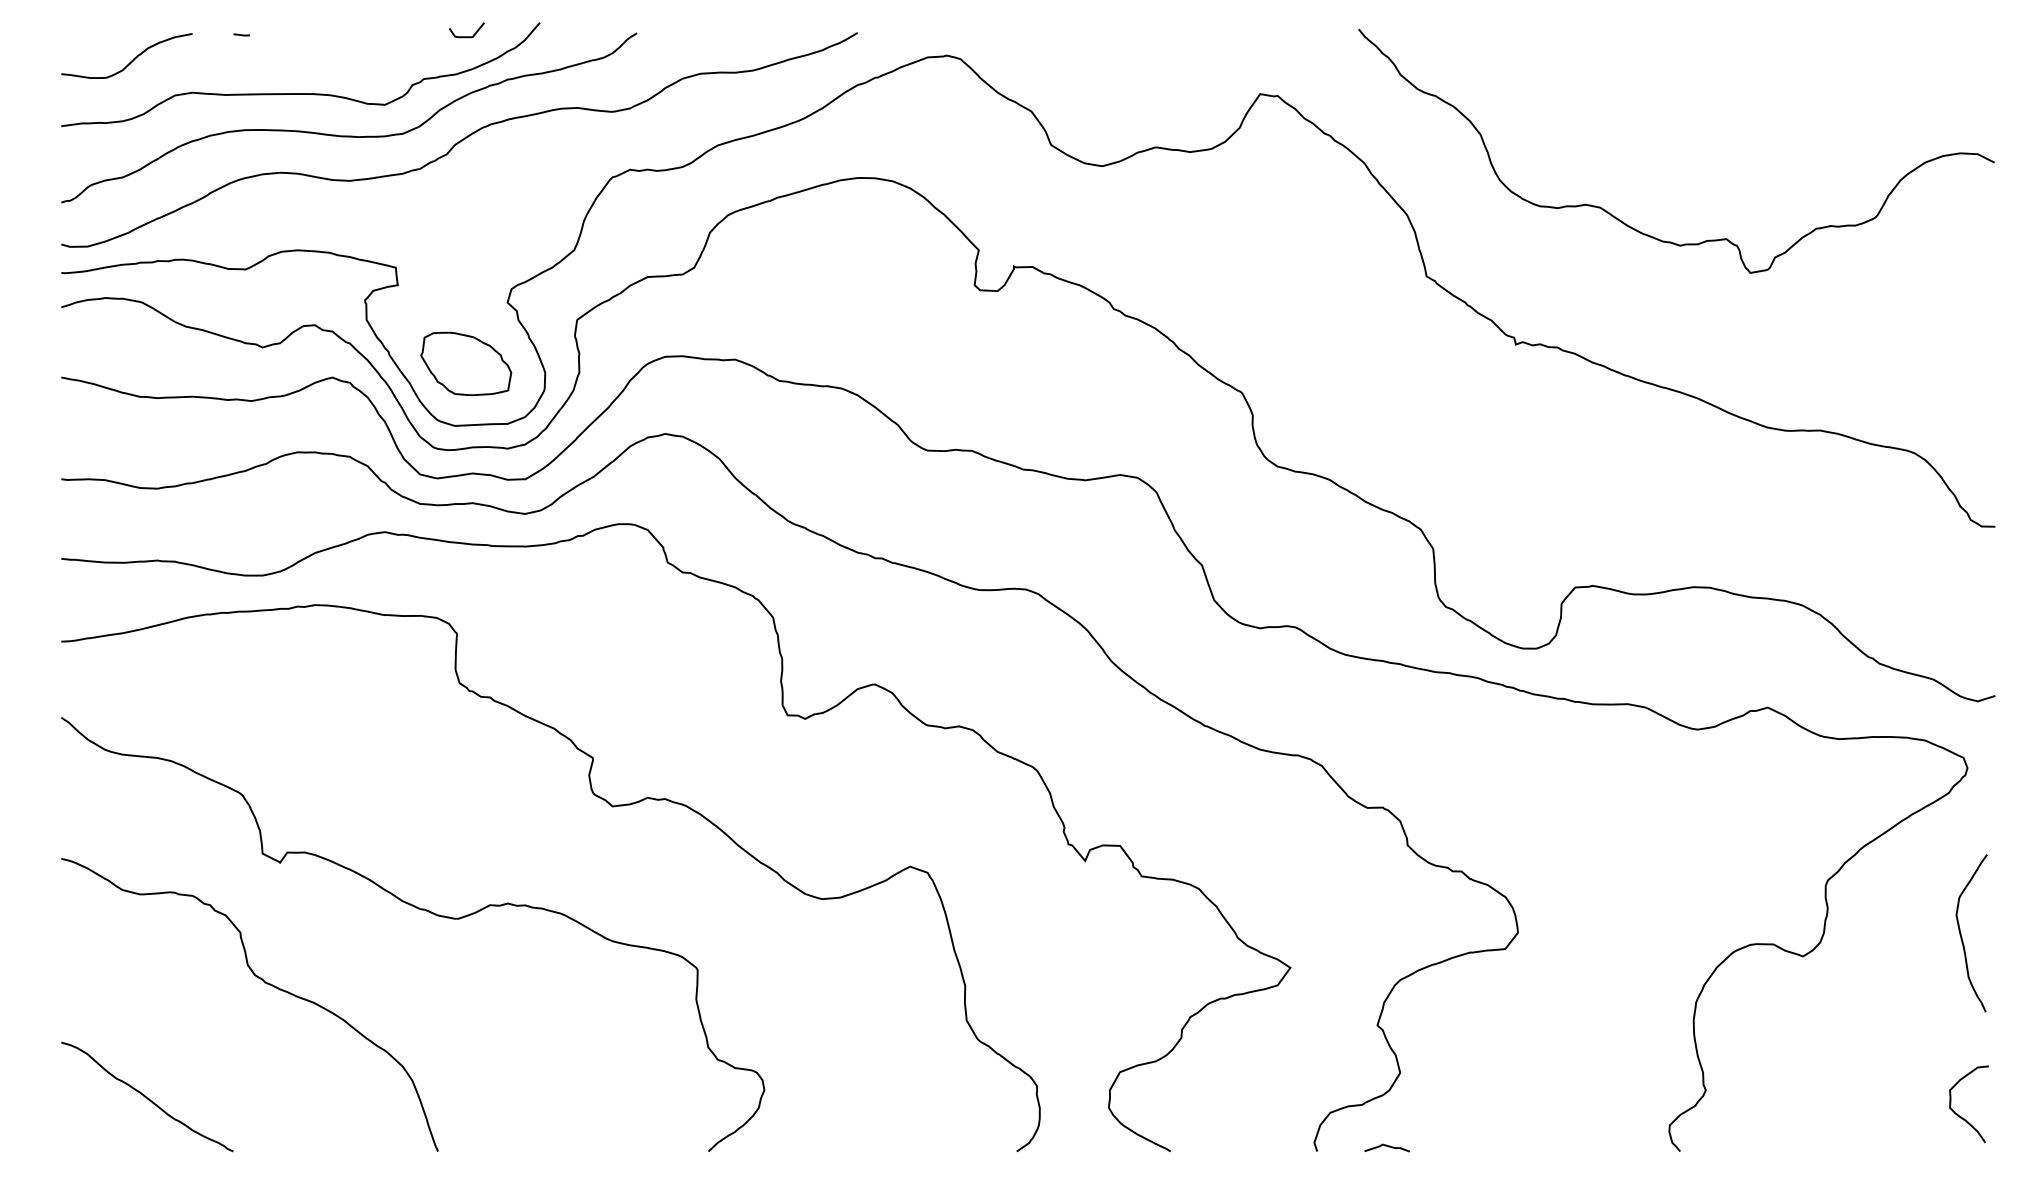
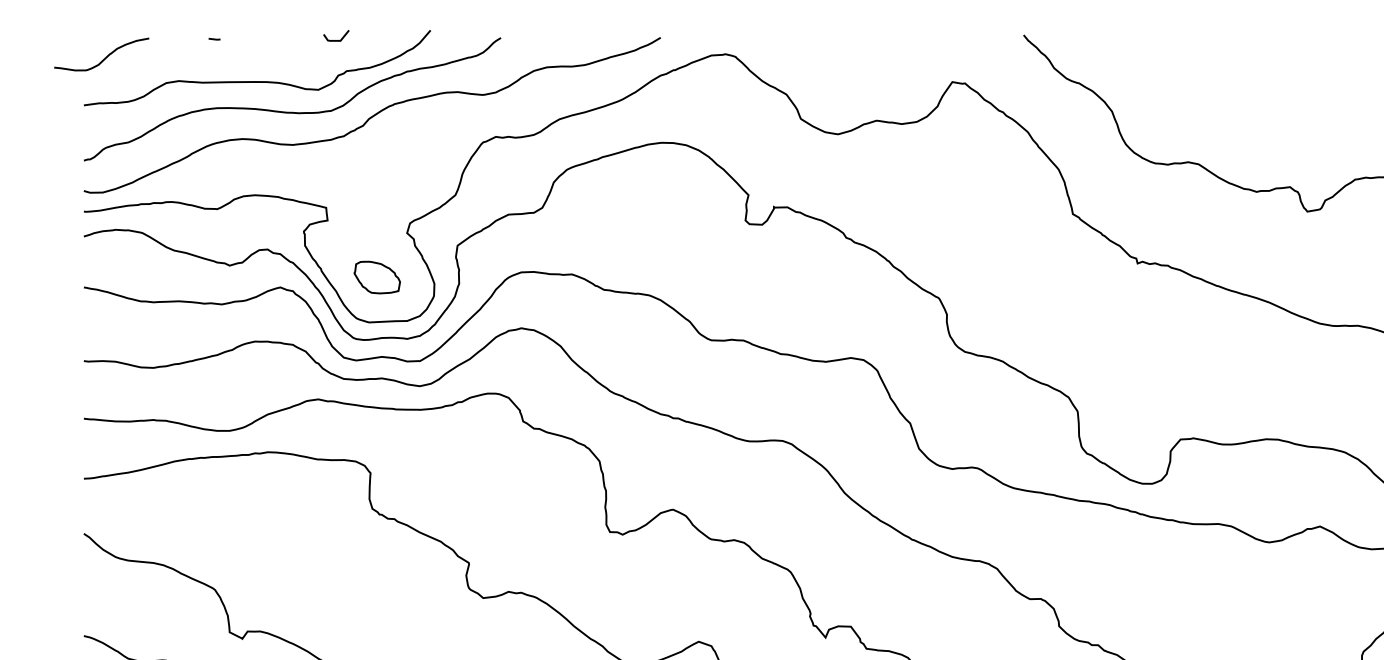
line: (466, 36) -> (336, 40), moved
curve: (131, 60) -> (105, 57), moved
part: (466, 363) -> (377, 277), size x0.7

